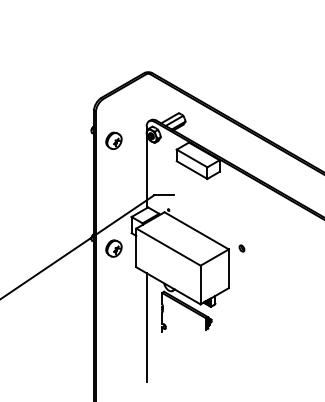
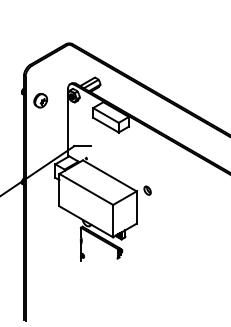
part: (113, 248) -> (40, 190), removed
part: (241, 248) -> (147, 190), size x1.6
line: (146, 327) -> (67, 256), removed

